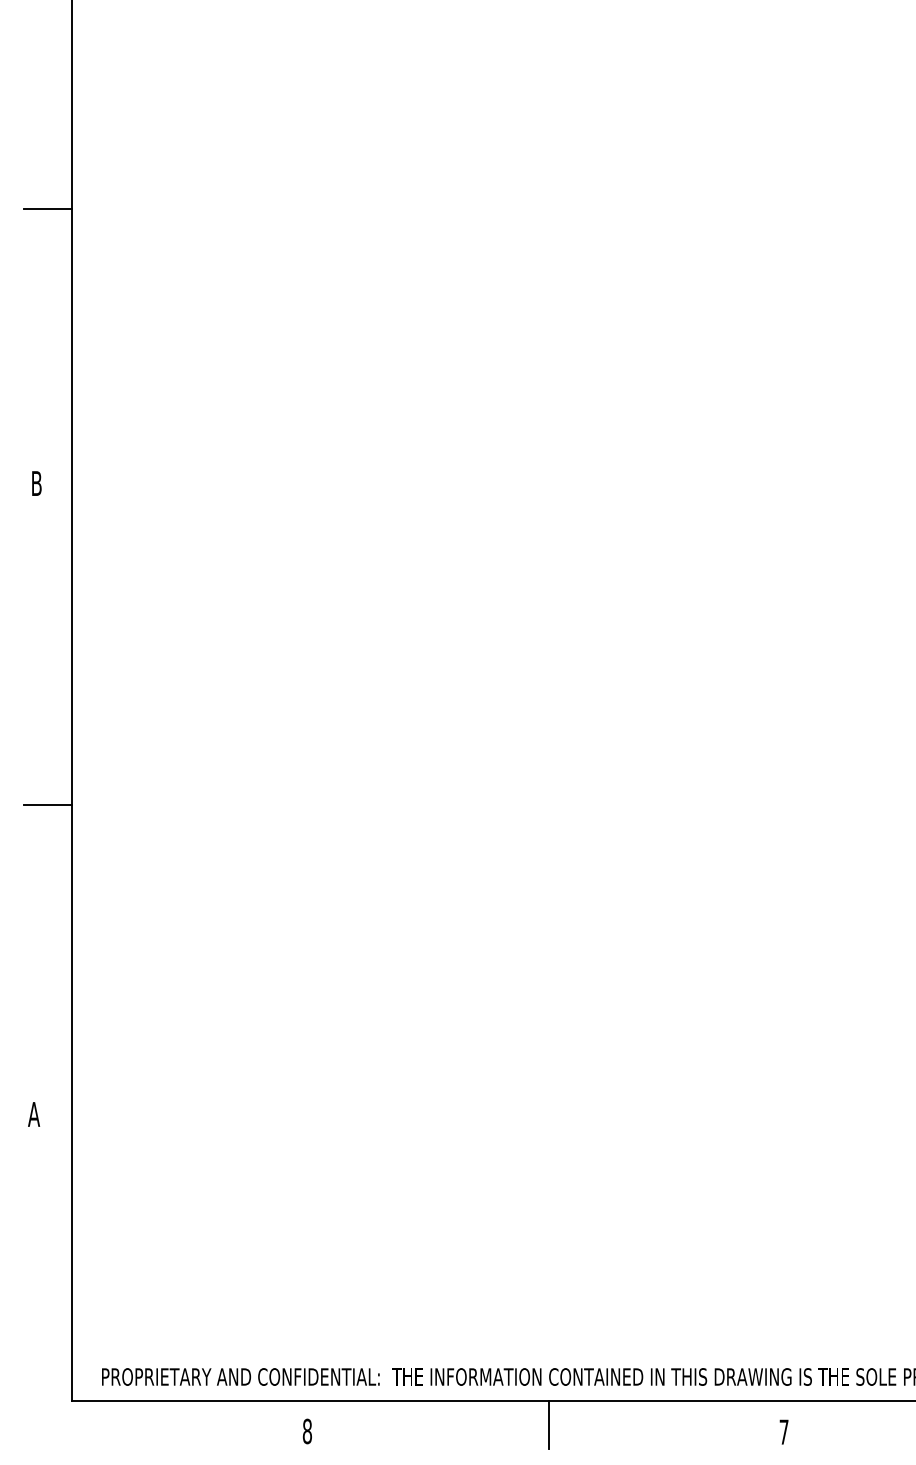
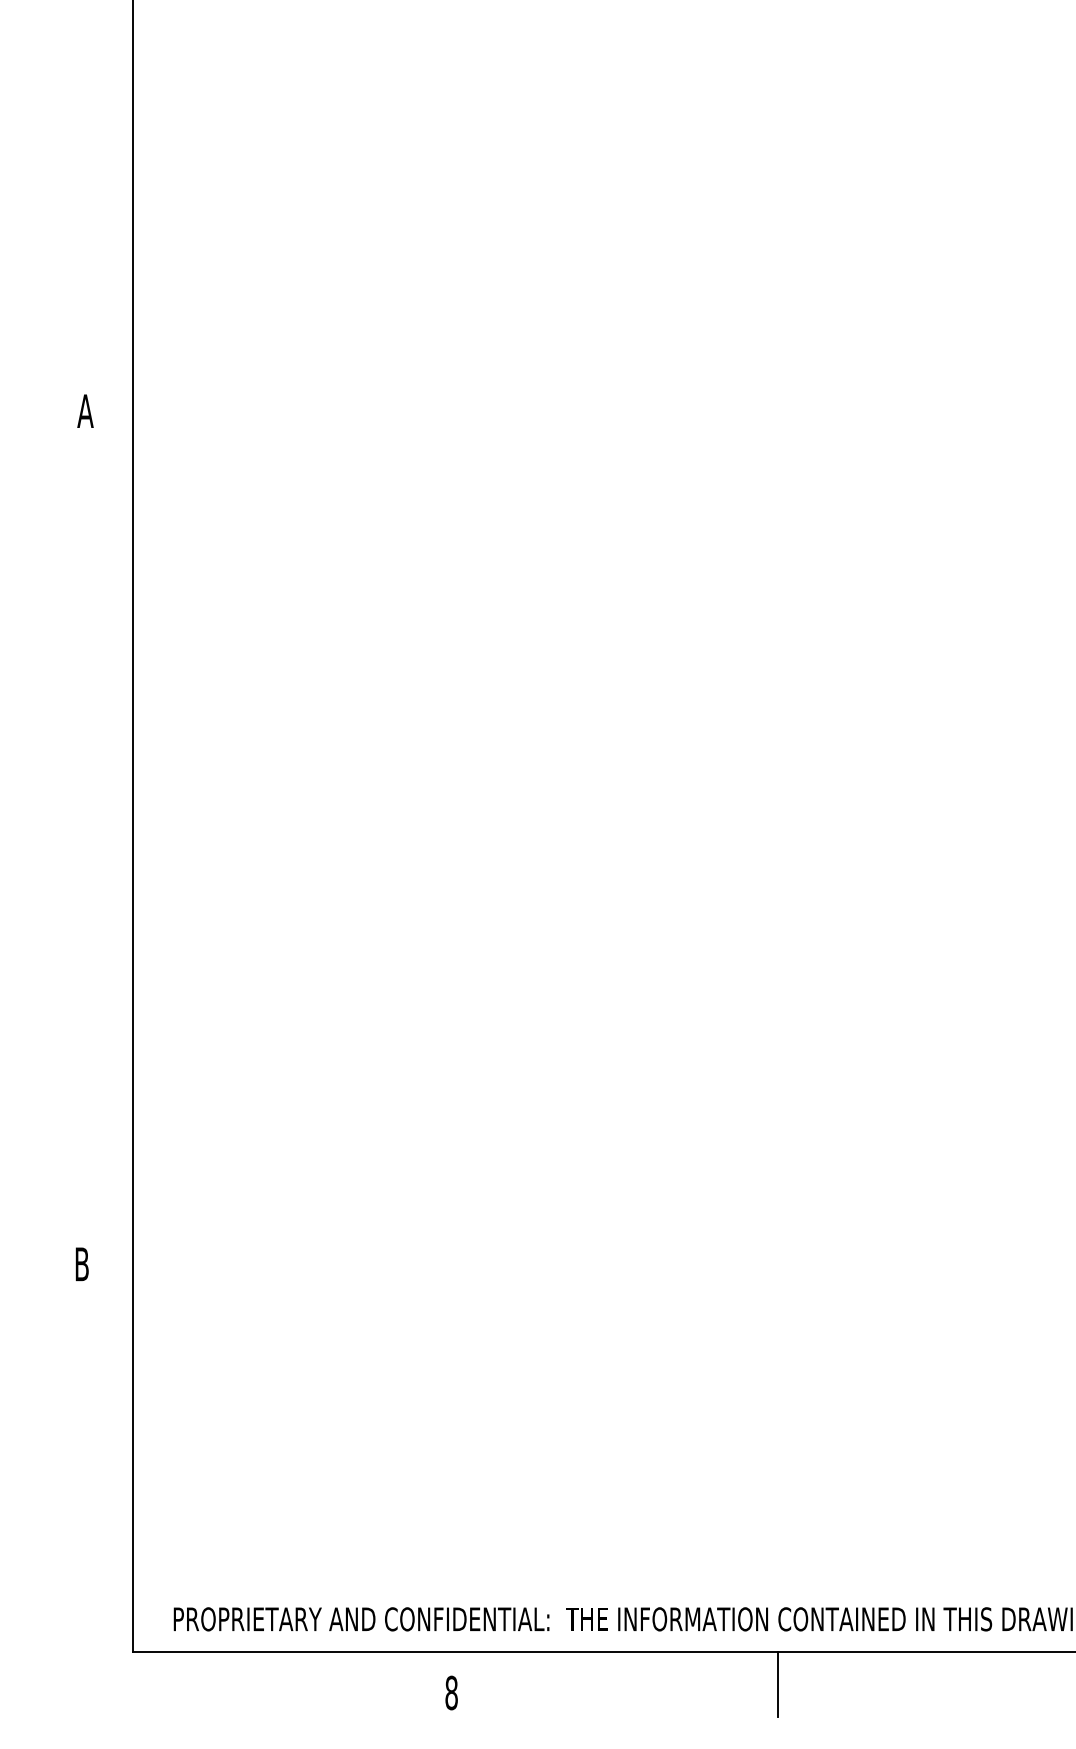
line: (47, 209) -> (100, 40), removed
text: (36, 483) -> (85, 411), B -> A
line: (47, 805) -> (100, 846), removed
text: (34, 1114) -> (82, 1264), A -> B

